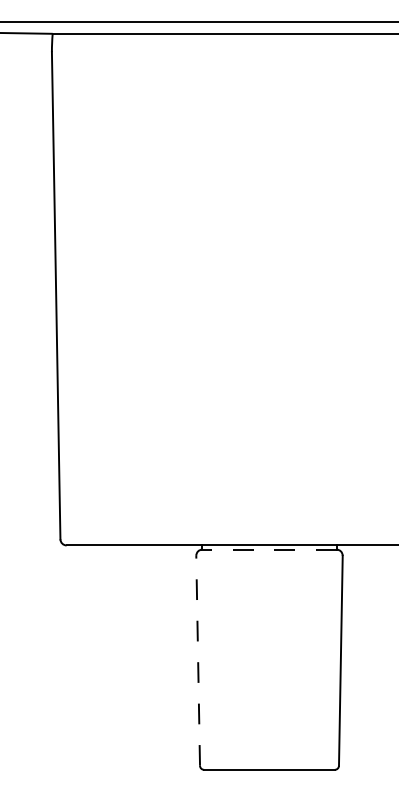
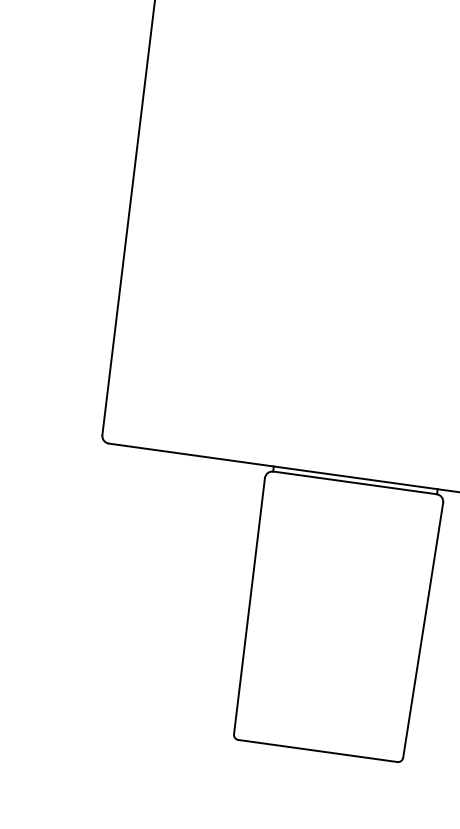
line: (269, 549) -> (355, 482), dashed -> solid
line: (198, 660) -> (249, 605), dashed -> solid

